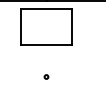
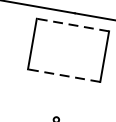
line: (46, 9) -> (72, 25), solid -> dashed
line: (46, 45) -> (64, 75), solid -> dashed

